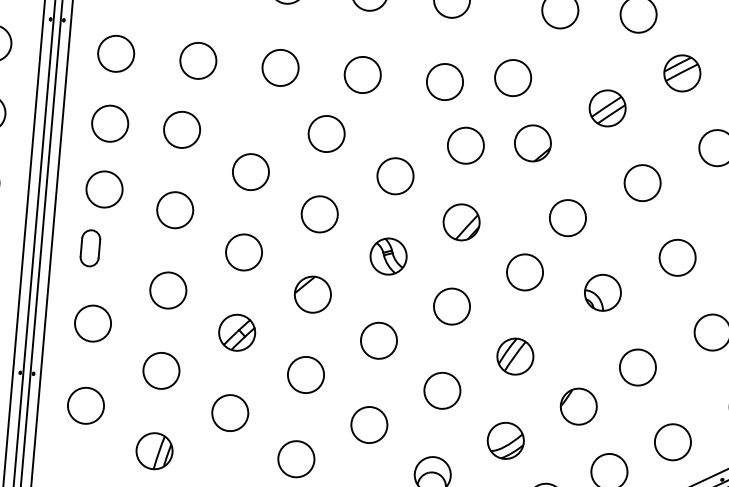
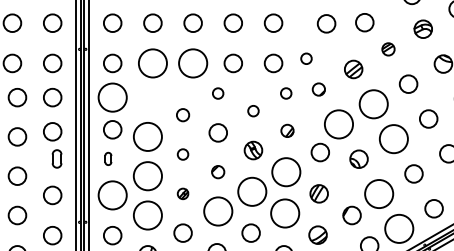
circle: (197, 60) -> (152, 63), size x1.6
circle: (279, 67) -> (192, 63), size x1.6
part: (682, 73) -> (388, 49), size x0.7
circle: (513, 77) -> (306, 58), size x0.6
circle: (109, 123) -> (112, 97), size x1.6
circle: (181, 129) -> (147, 97), removed
circle: (325, 133) -> (217, 93), size x0.6
part: (532, 143) -> (318, 89), size x0.7
circle: (464, 145) -> (285, 93), size x0.6
circle: (249, 170) -> (182, 114), size x0.7
circle: (395, 174) -> (253, 110), size x0.6
circle: (642, 183) -> (373, 104), size x1.6
circle: (174, 209) -> (147, 136), size x1.6
circle: (567, 218) -> (338, 124), size x1.6
part: (461, 221) -> (287, 130), size x0.7
part: (90, 247) -> (108, 158), size x0.7
circle: (242, 252) -> (182, 154), size x0.6
circle: (676, 256) -> (393, 138), size x1.6
circle: (167, 291) -> (147, 176), size x1.6
part: (311, 293) -> (217, 171), size x0.7
circle: (452, 305) -> (286, 171), size x1.6
circle: (92, 323) -> (112, 195), size x1.6
part: (236, 331) -> (182, 193), size x0.6
circle: (379, 340) -> (252, 191), size x1.6
circle: (636, 366) -> (378, 193), size x1.6
circle: (160, 370) -> (147, 215), size x1.6
circle: (306, 375) -> (218, 211), size x1.6
circle: (441, 390) -> (284, 213), size x1.6
circle: (673, 441) -> (399, 228), size x1.6

